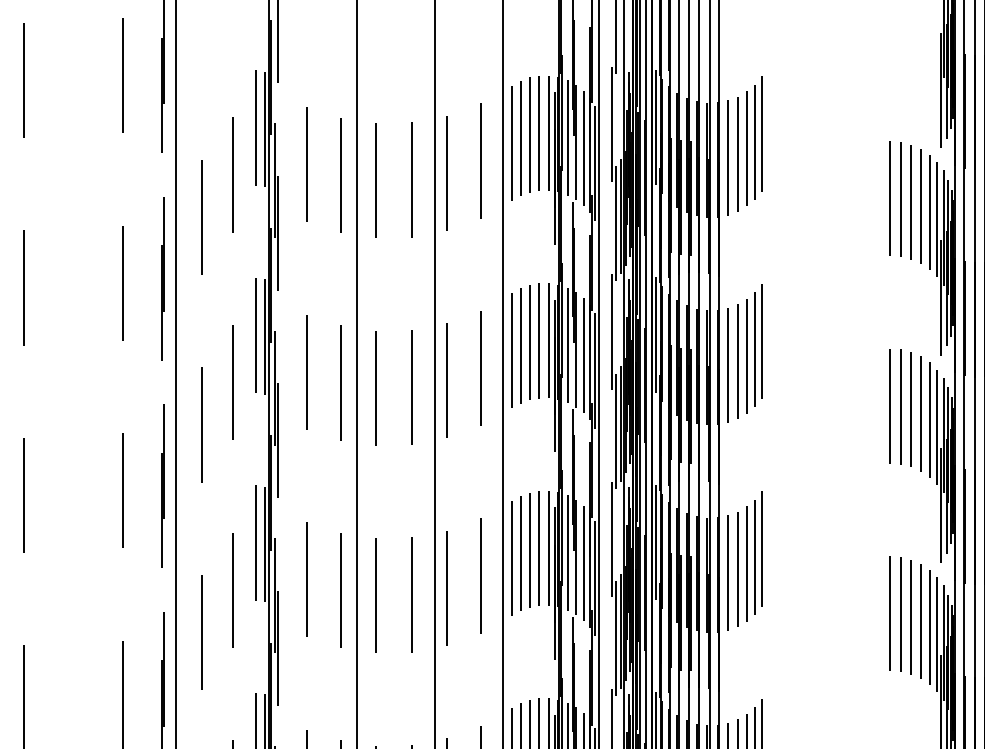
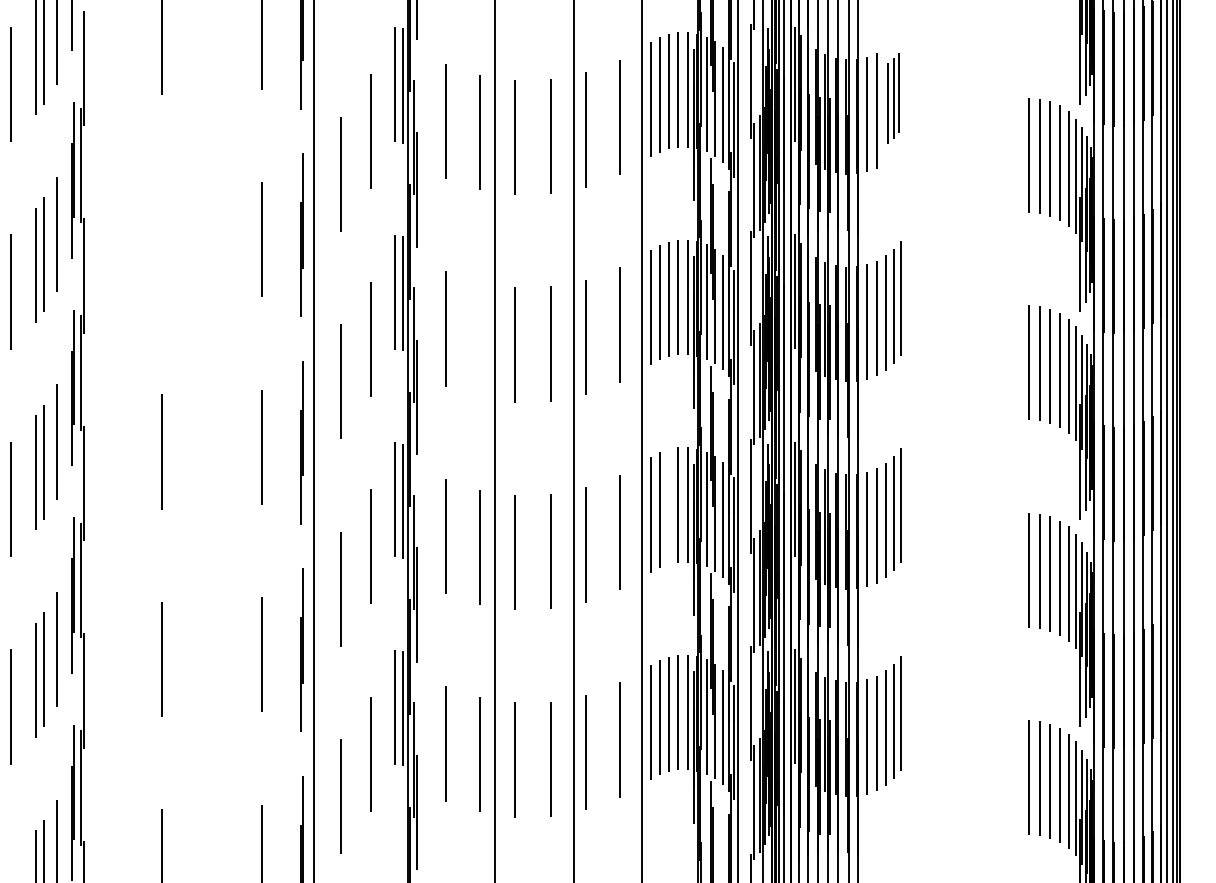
part: (754, 140) -> (893, 97), size x0.7
line: (22, 287) -> (161, 244), removed
line: (340, 382) -> (479, 339), removed
line: (529, 549) -> (668, 506), removed

